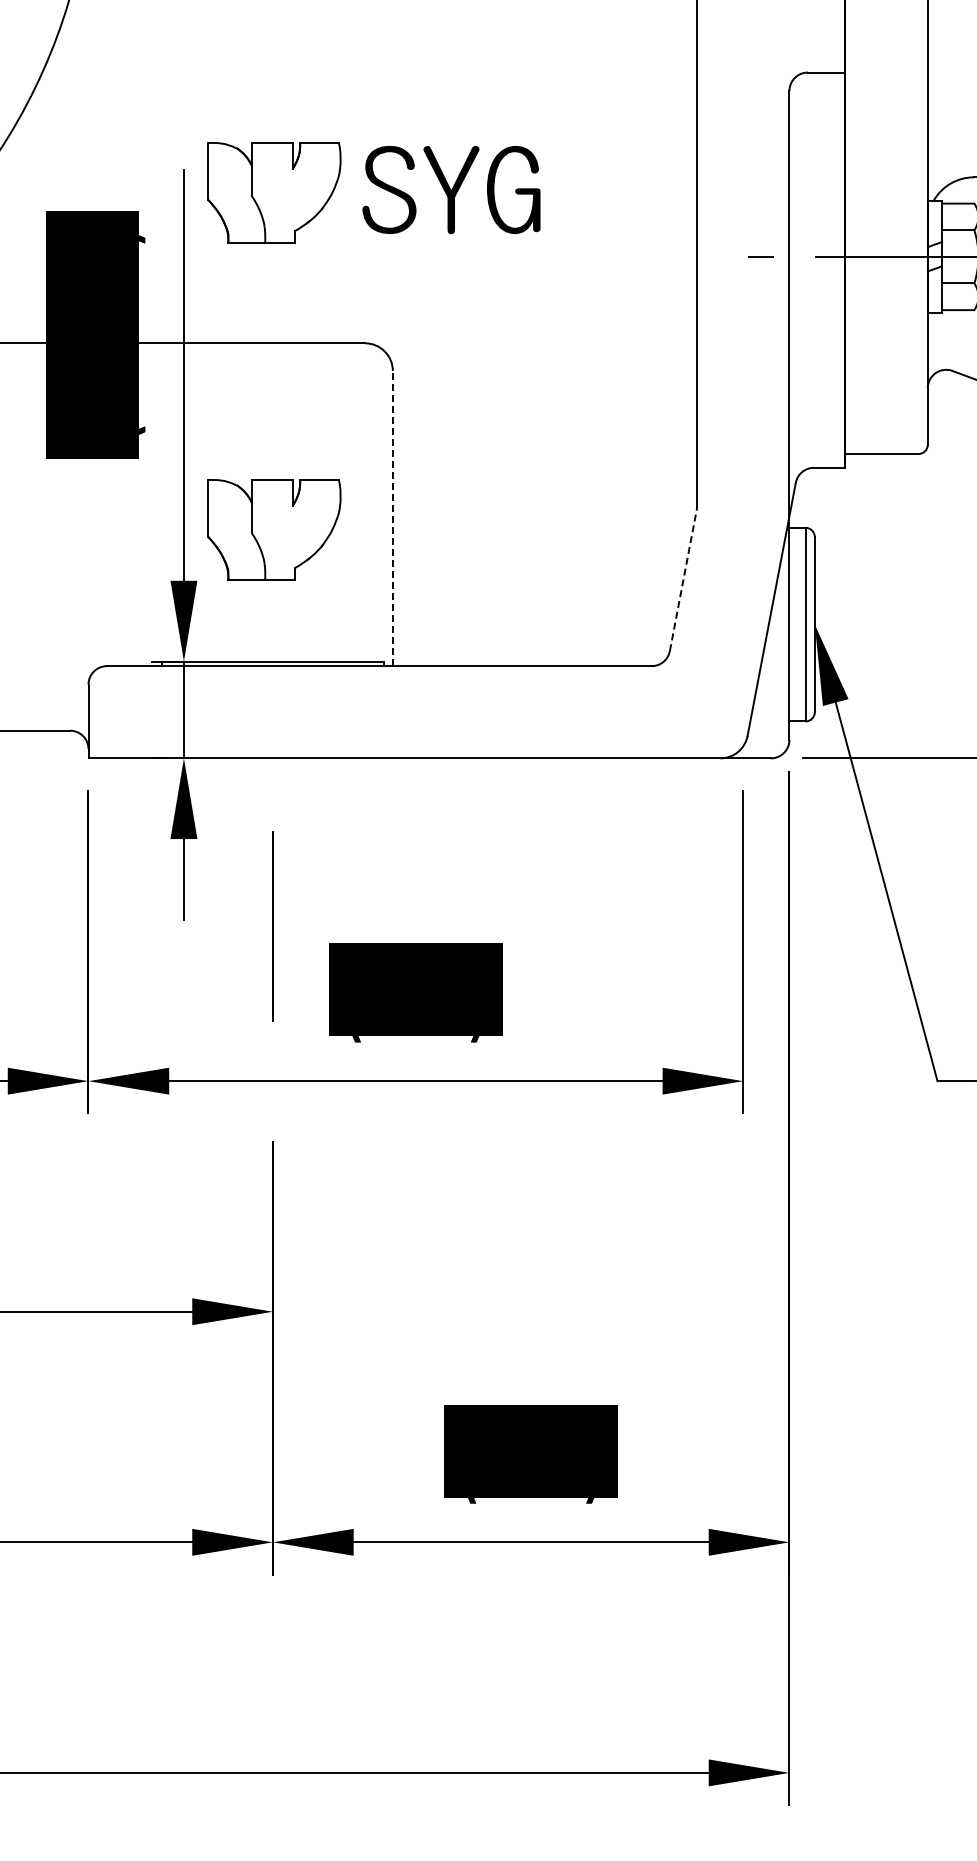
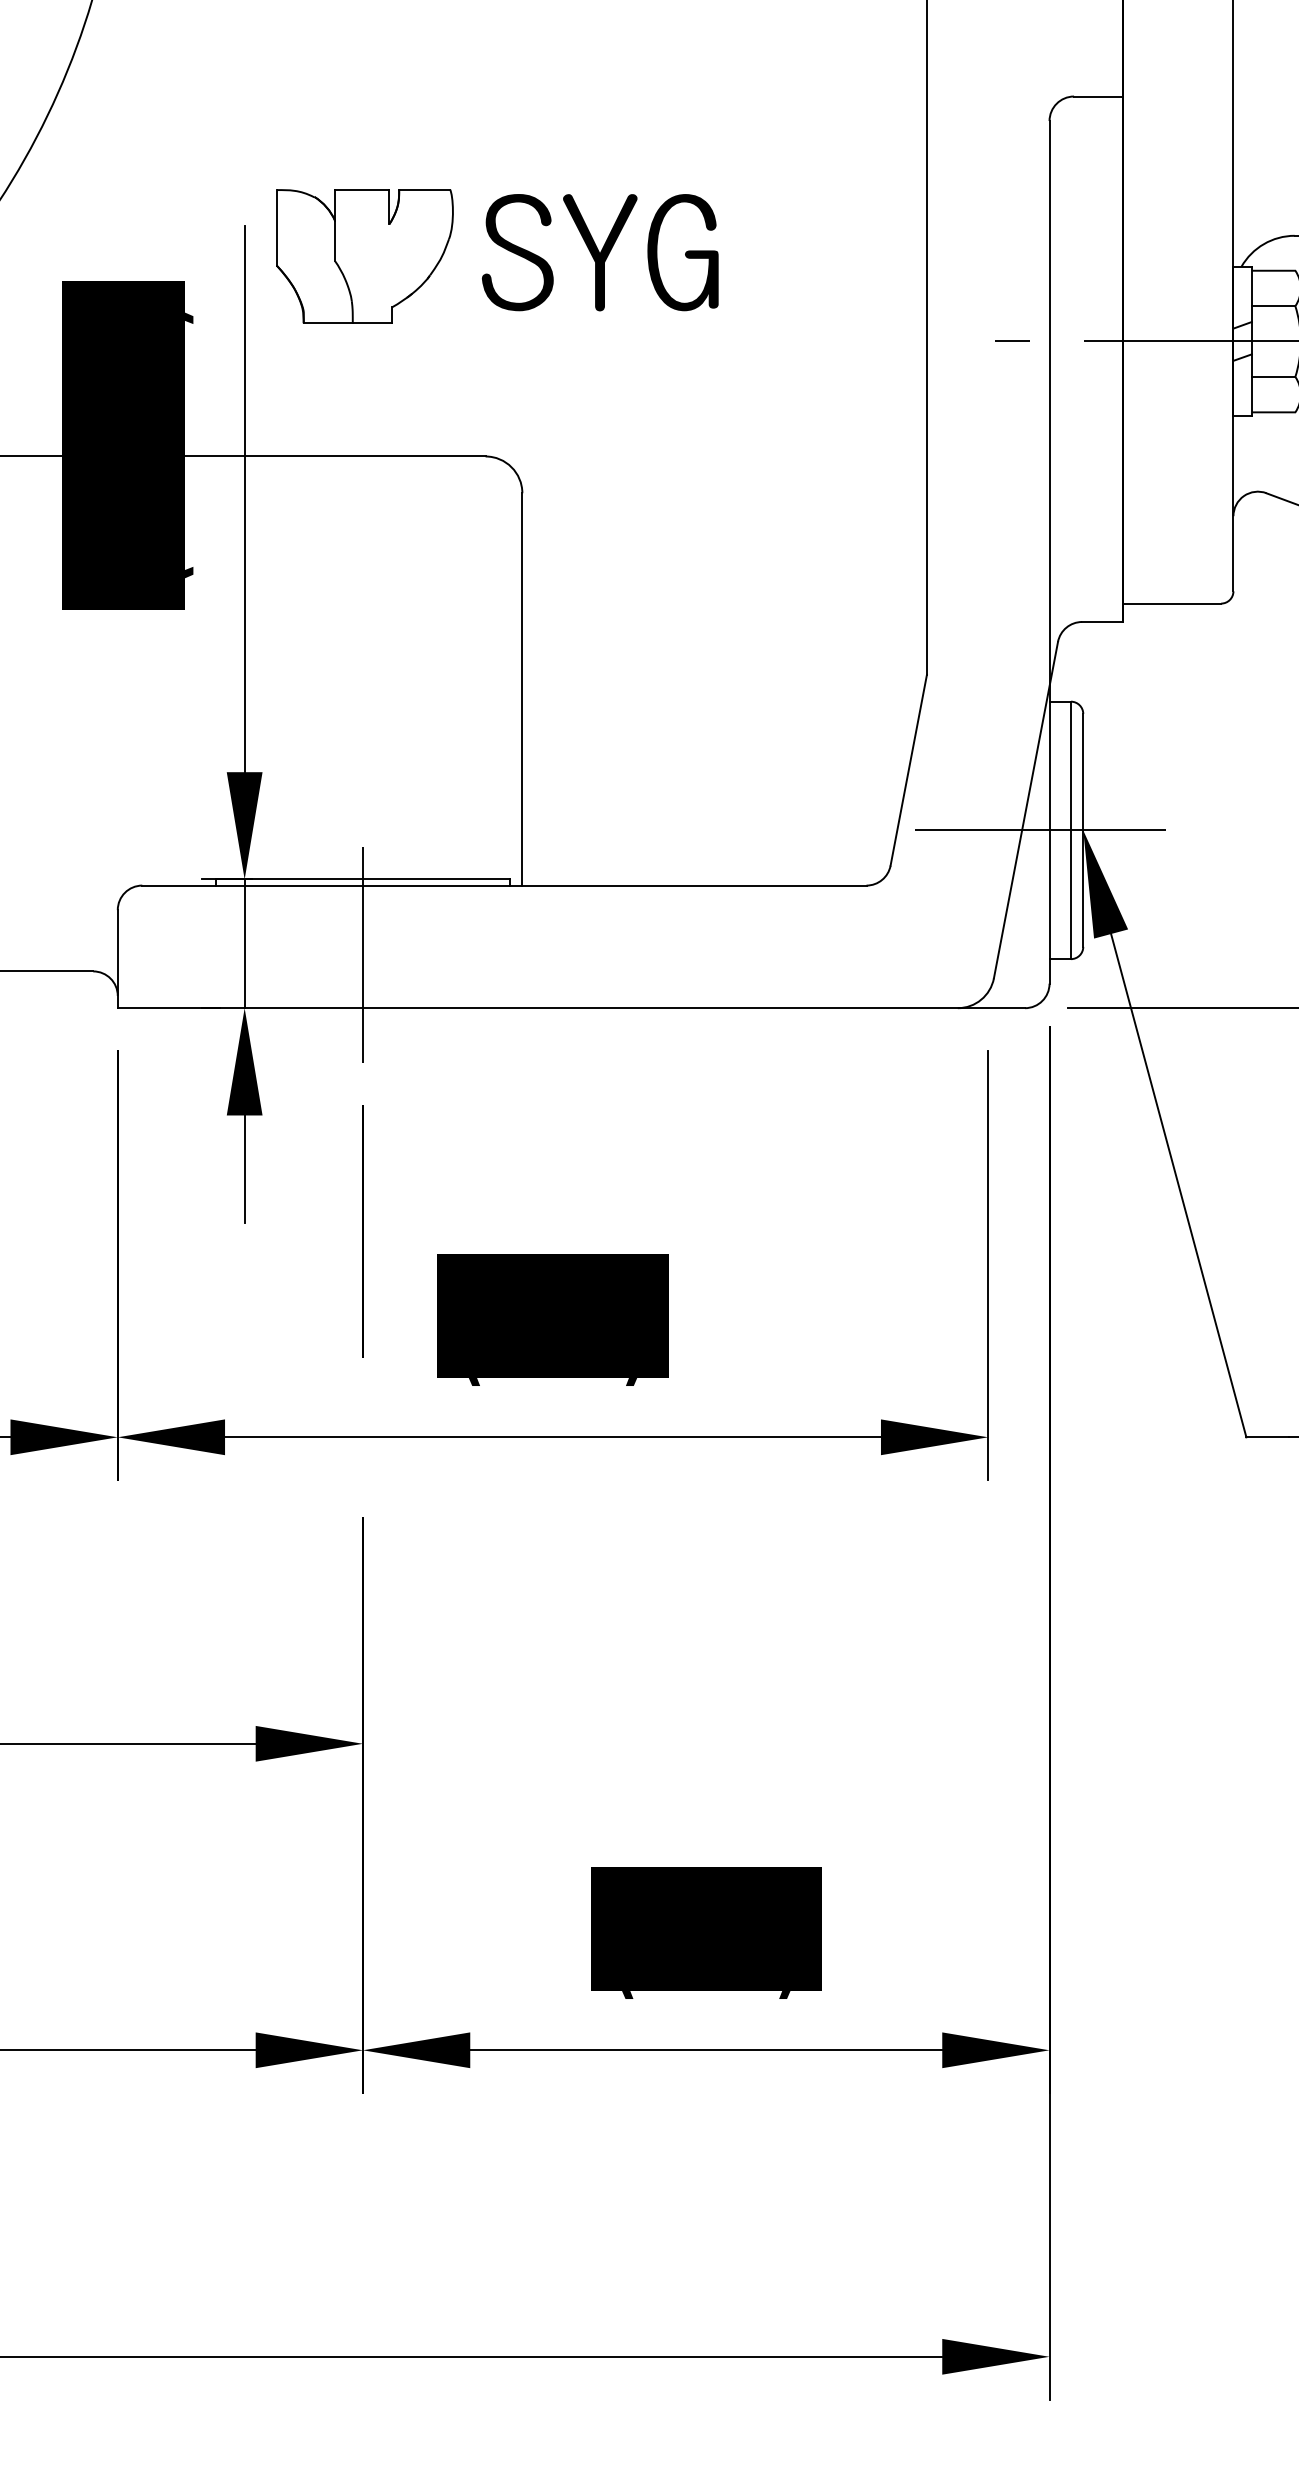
line: (392, 518) -> (521, 689), dashed -> solid
part: (274, 529) -> (365, 703), removed
line: (683, 578) -> (908, 769), dashed -> solid
line: (782, 624) -> (1040, 830), added
line: (272, 717) -> (362, 953), added

